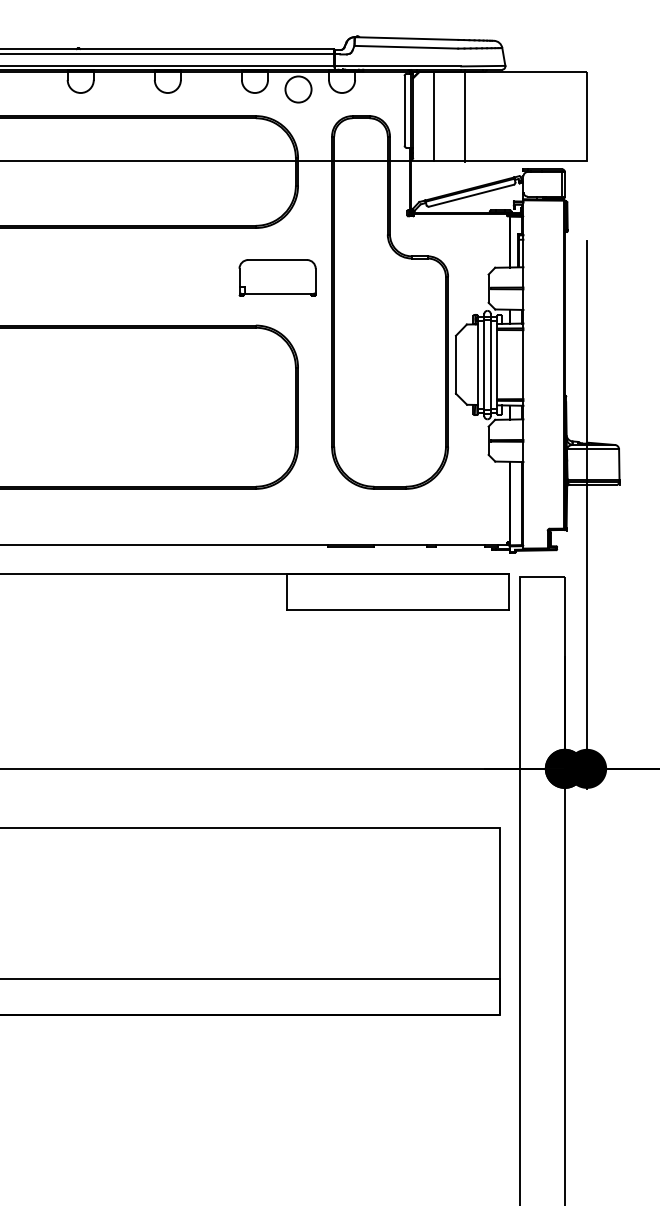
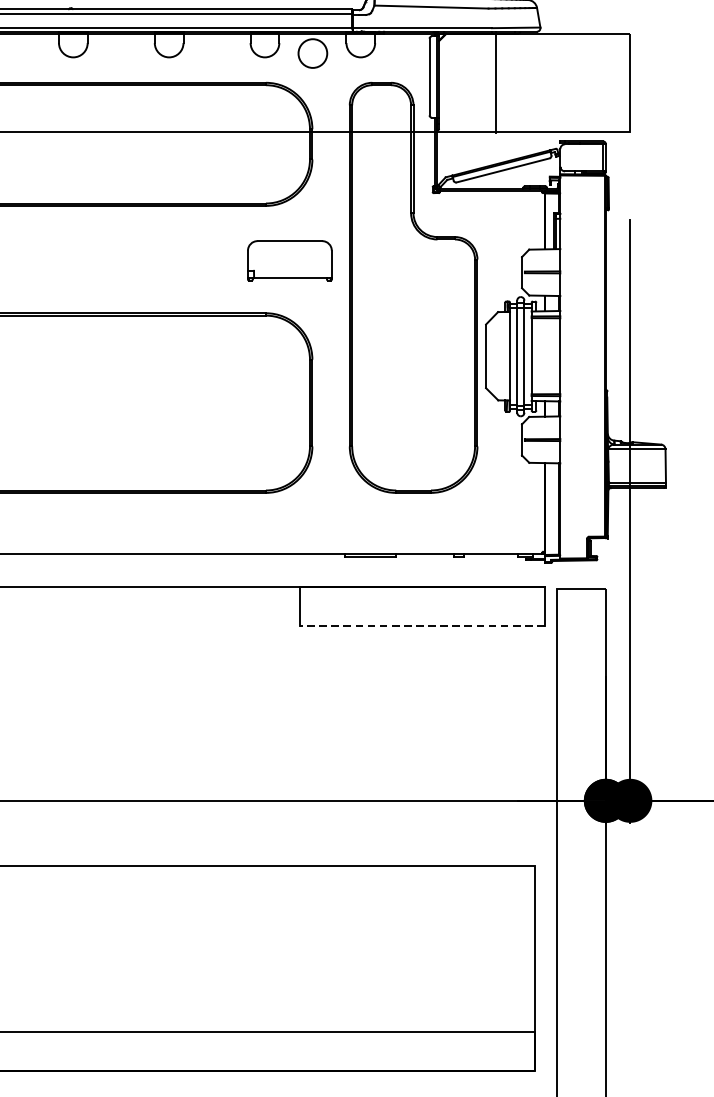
line: (433, 115) -> (461, 82), removed
line: (397, 609) -> (421, 625), solid -> dashed

